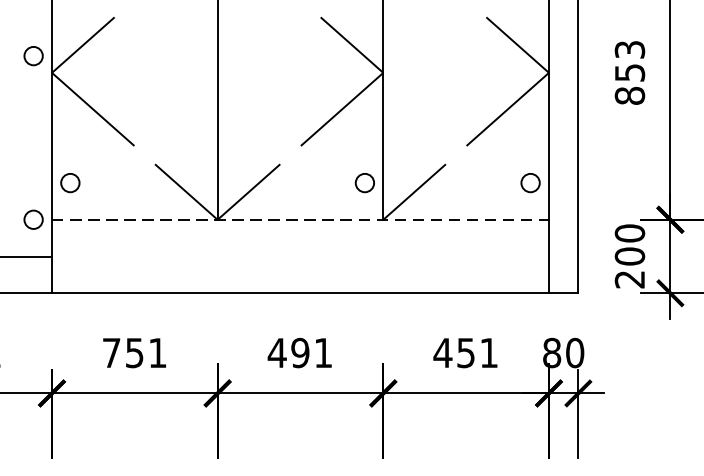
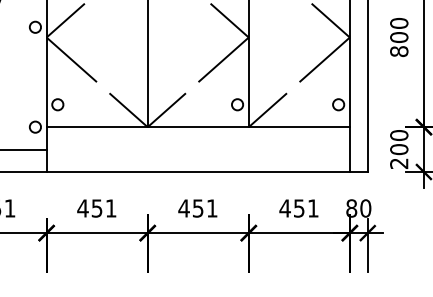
text: (630, 59) -> (399, 29), 853 -> 800
line: (300, 220) -> (198, 127), dashed -> solid
text: (110, 353) -> (82, 208), 751 -> 451
text: (299, 353) -> (197, 208), 491 -> 451

